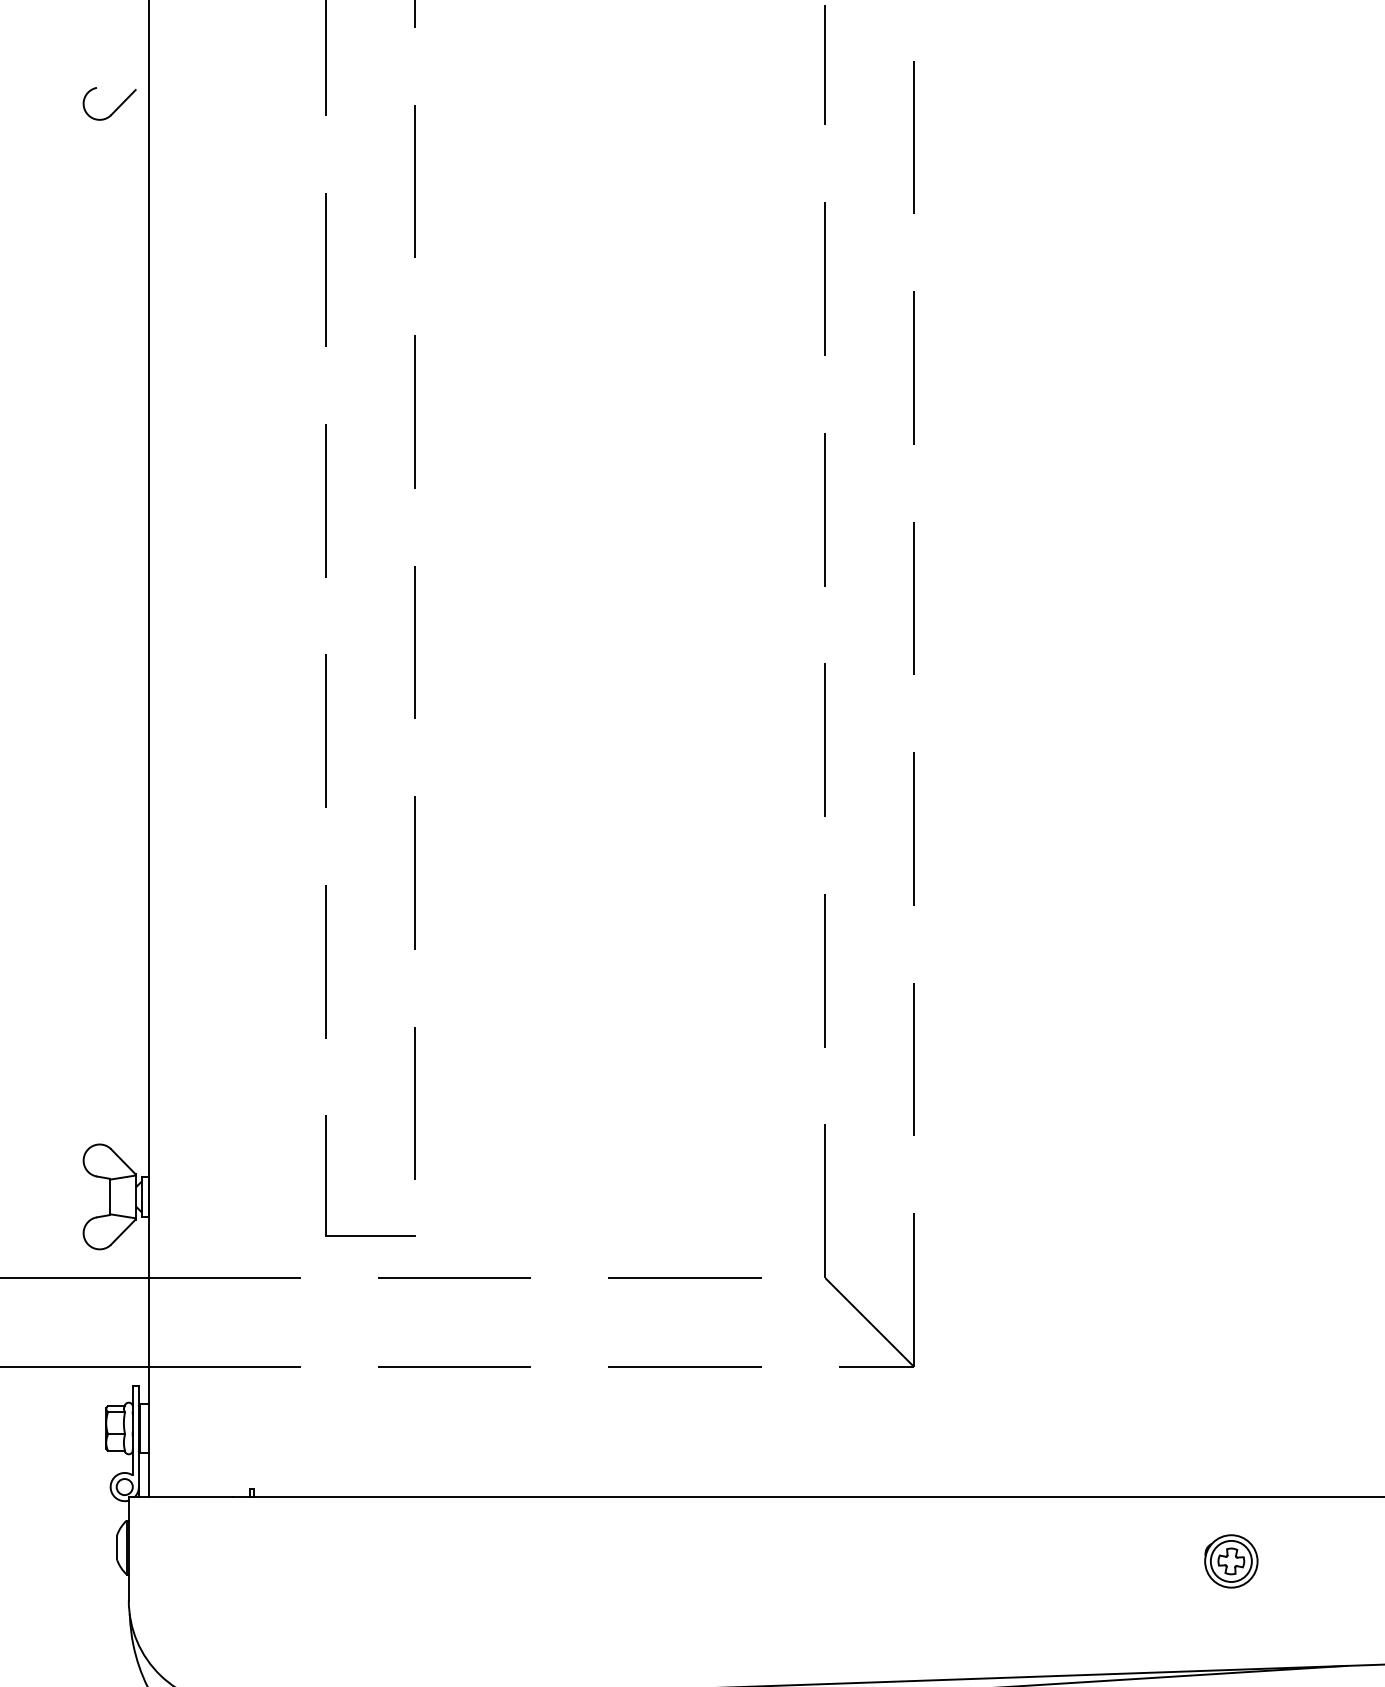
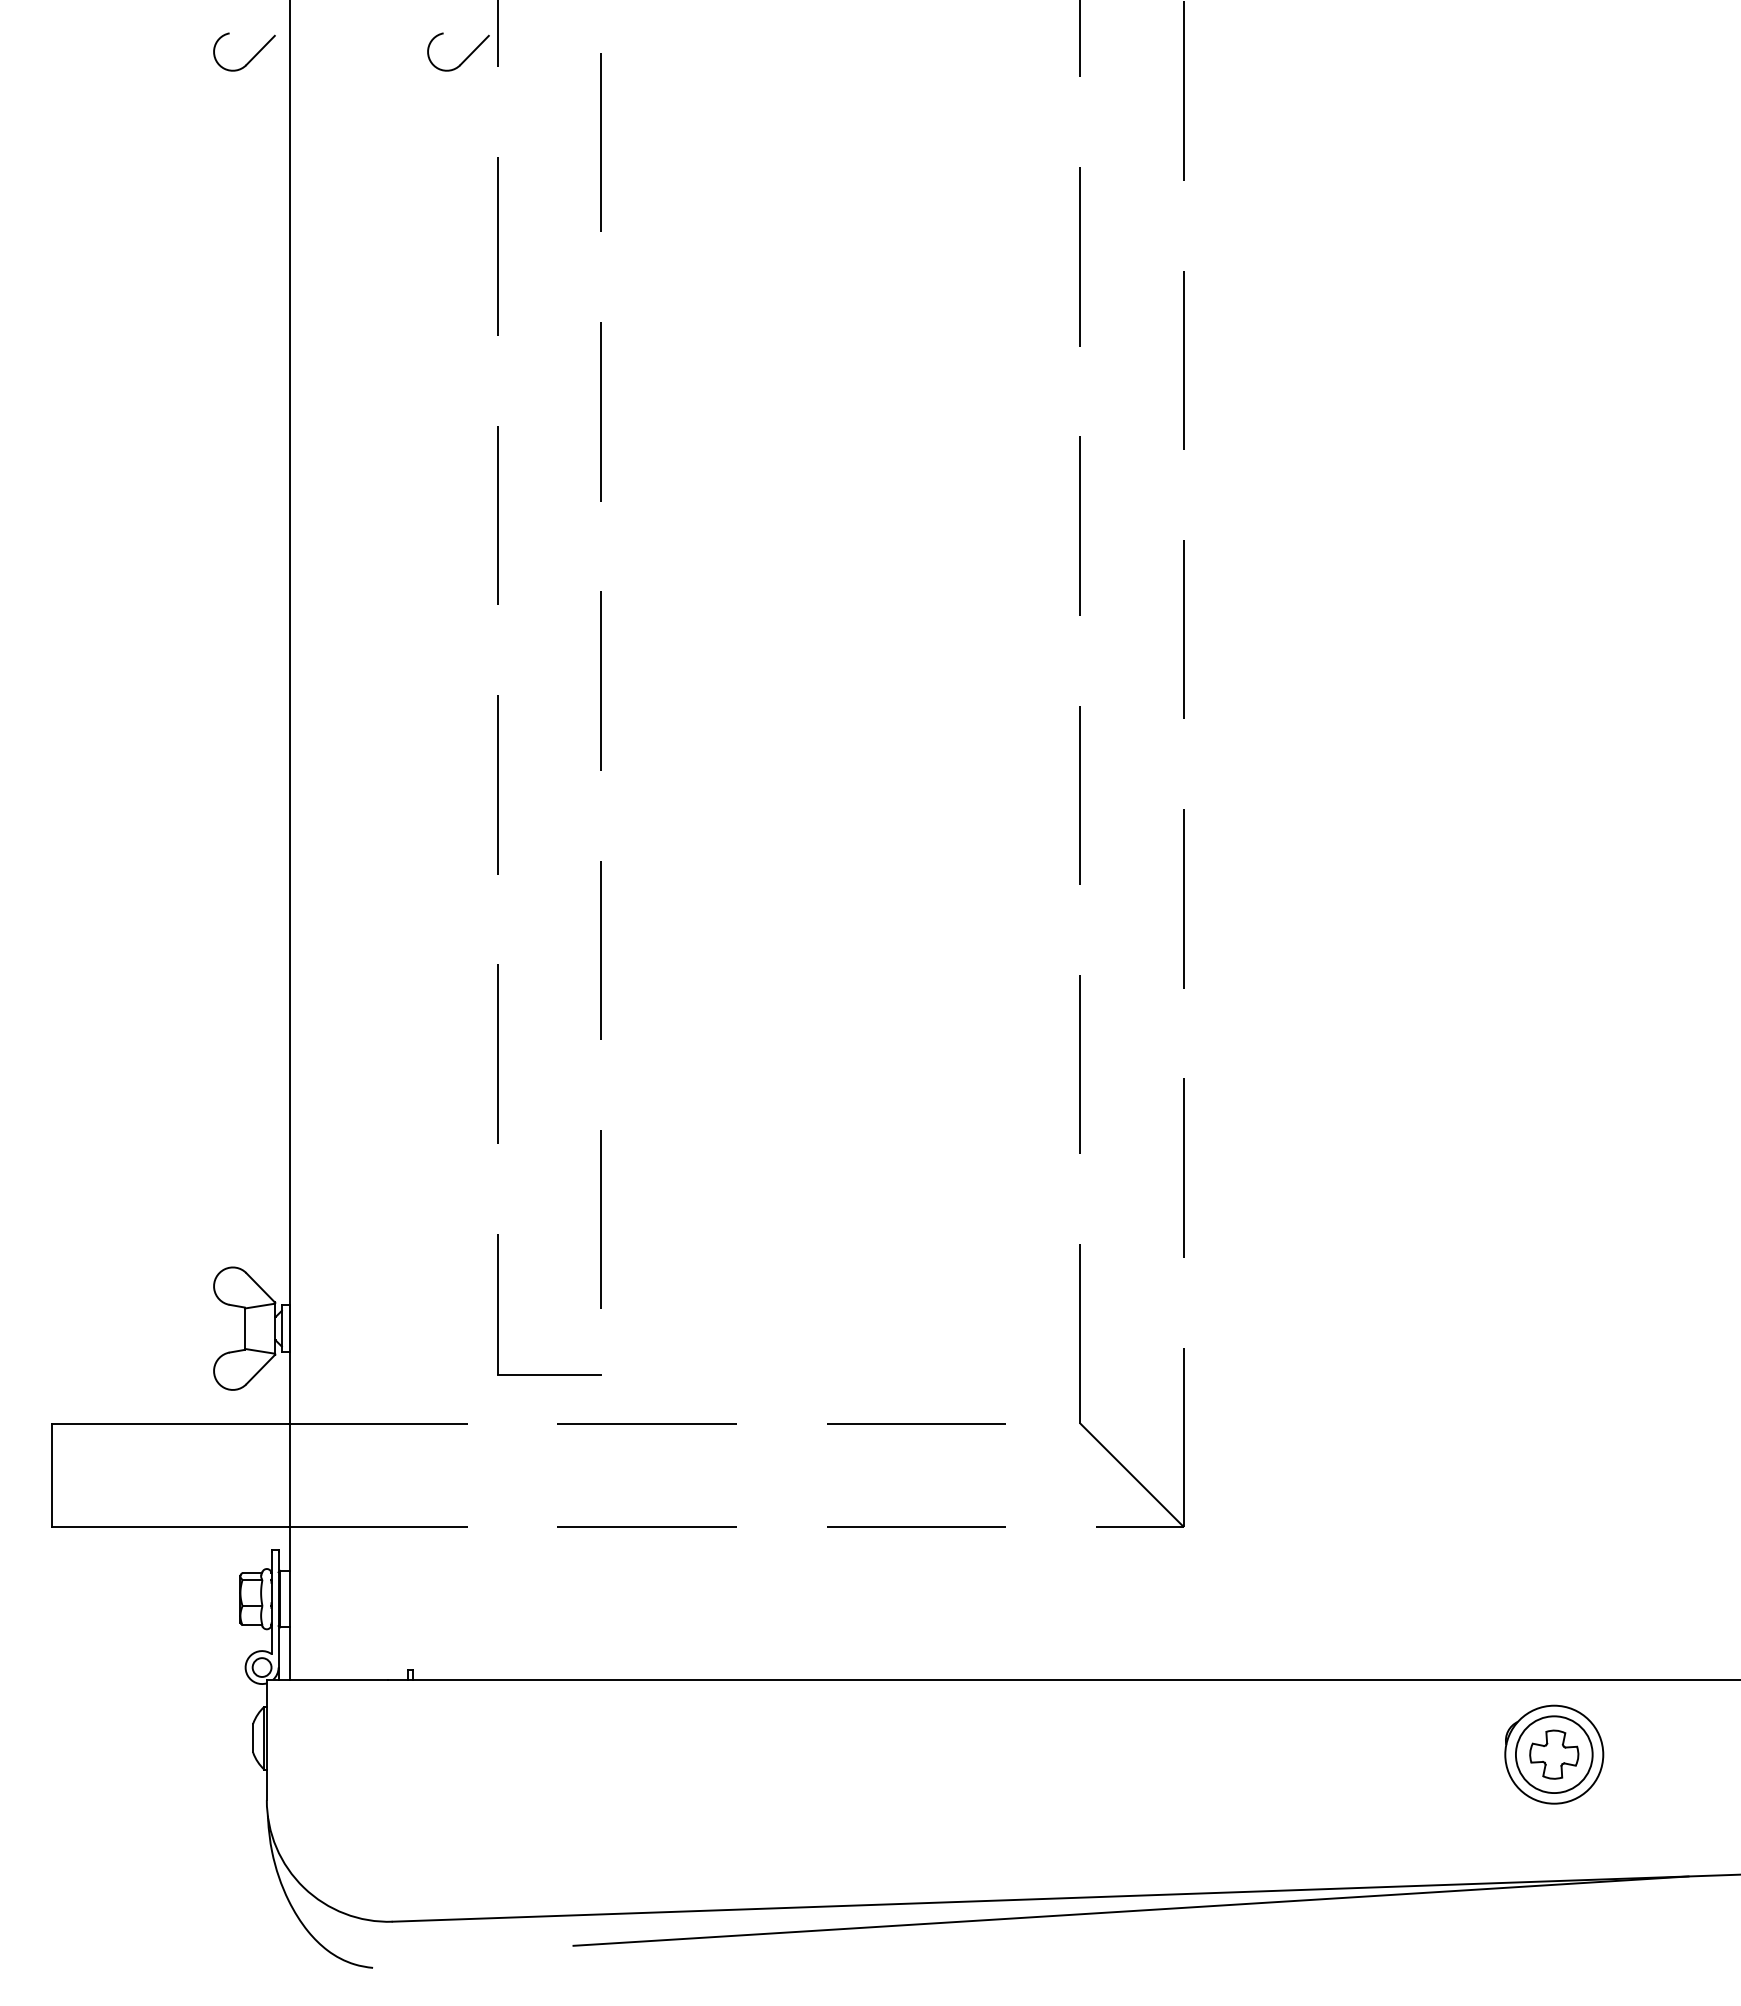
part: (298, 109) -> (465, 58), added
part: (1231, 1560) -> (1554, 1753), size x1.6

